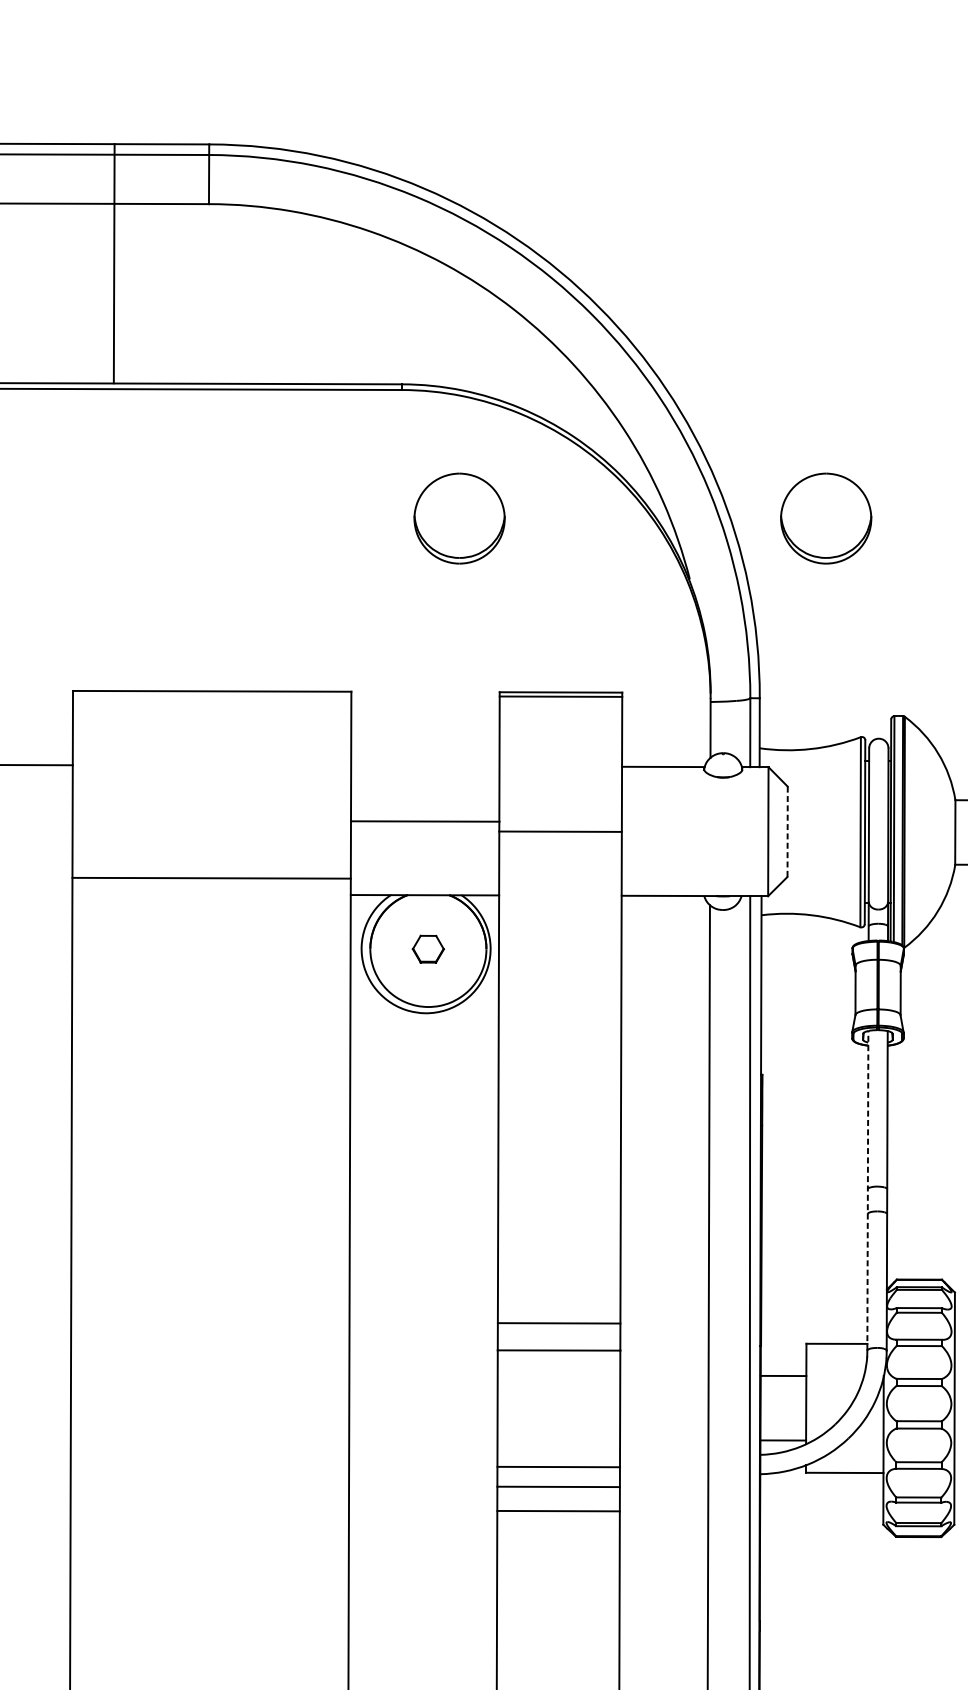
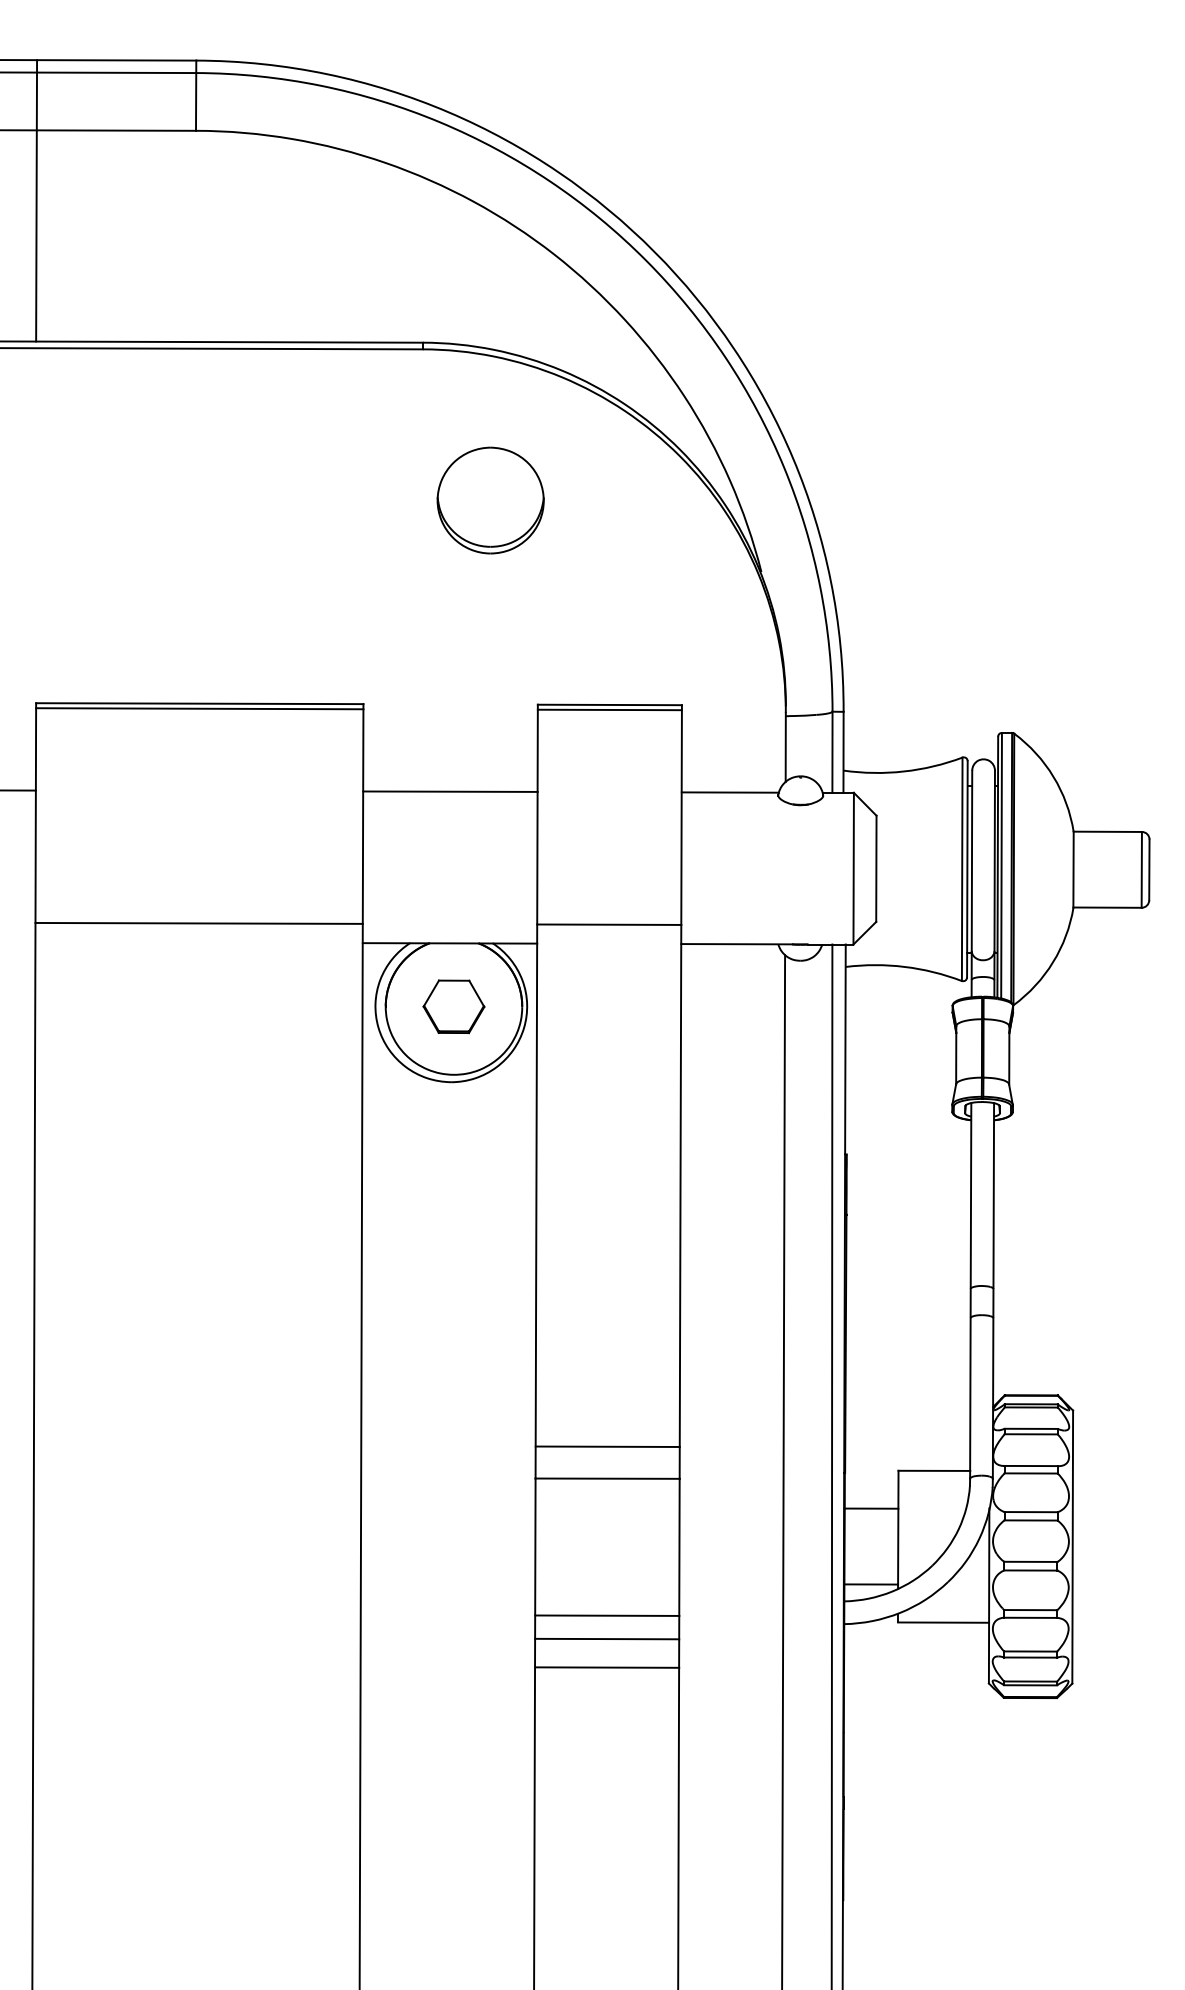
line: (114, 263) -> (36, 200), moved
part: (826, 518) -> (921, 500), removed
line: (211, 695) -> (199, 708), added
line: (425, 821) -> (450, 791), moved
line: (560, 831) -> (609, 924), moved
line: (787, 832) -> (876, 869), dashed -> solid
part: (427, 948) -> (453, 1006), size x1.67
line: (867, 1190) -> (970, 1290), dashed -> solid

